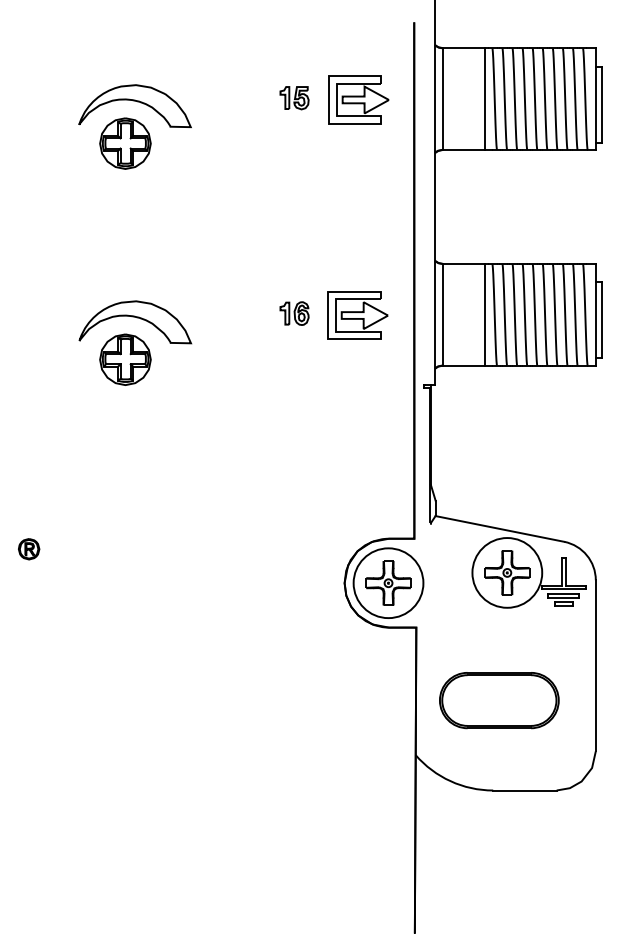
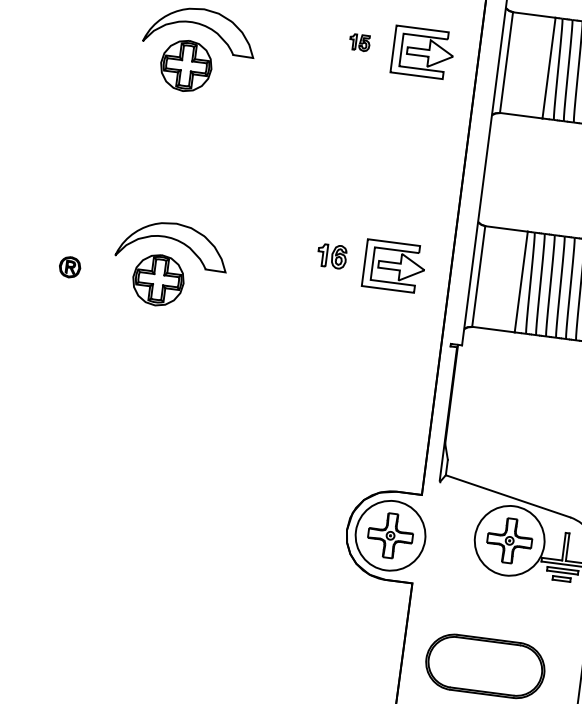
part: (294, 98) -> (359, 42), size x0.7
part: (29, 549) -> (70, 267), moved

